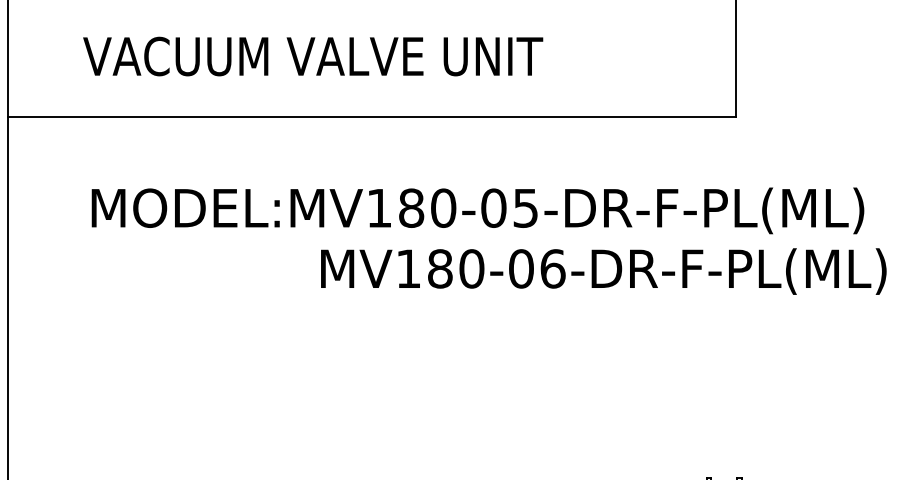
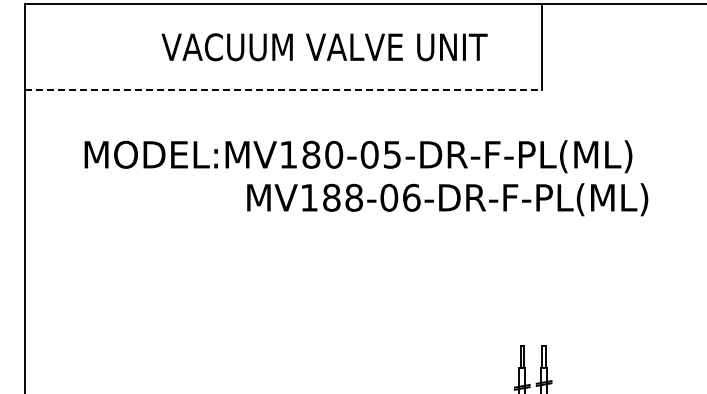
text: (312, 56) -> (324, 47), moved
line: (373, 117) -> (284, 90), solid -> dashed
text: (470, 268) -> (353, 197), MV180-06-DR-F-PL(ML) -> MV188-06-DR-F-PL(ML)

